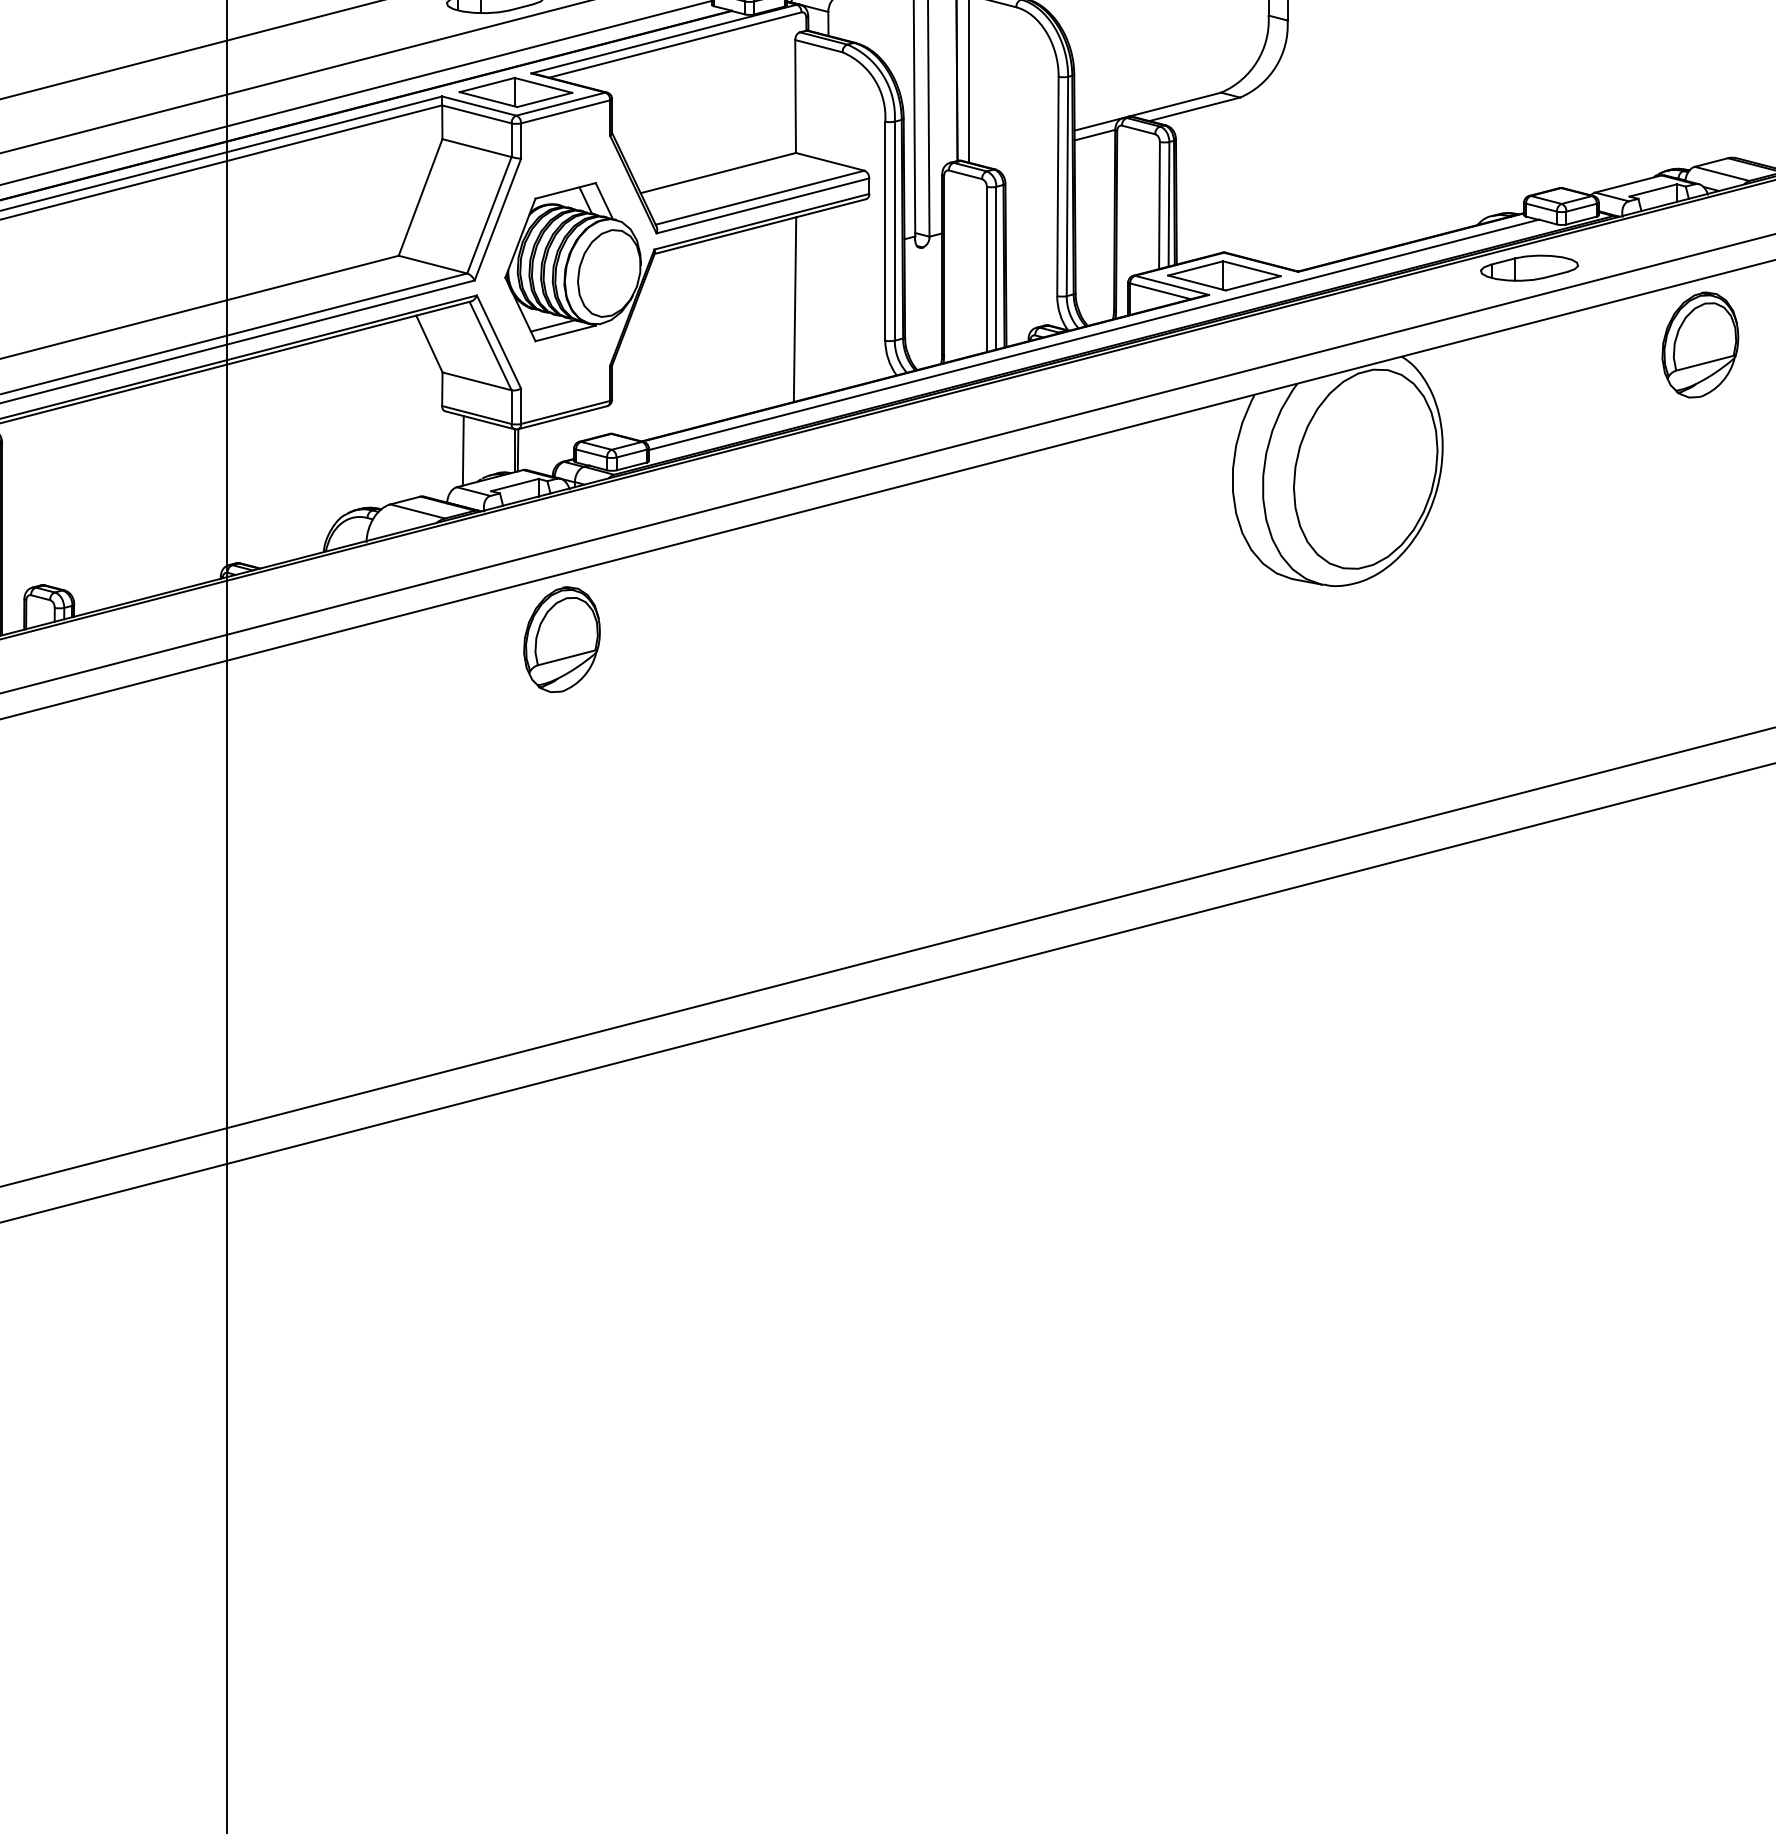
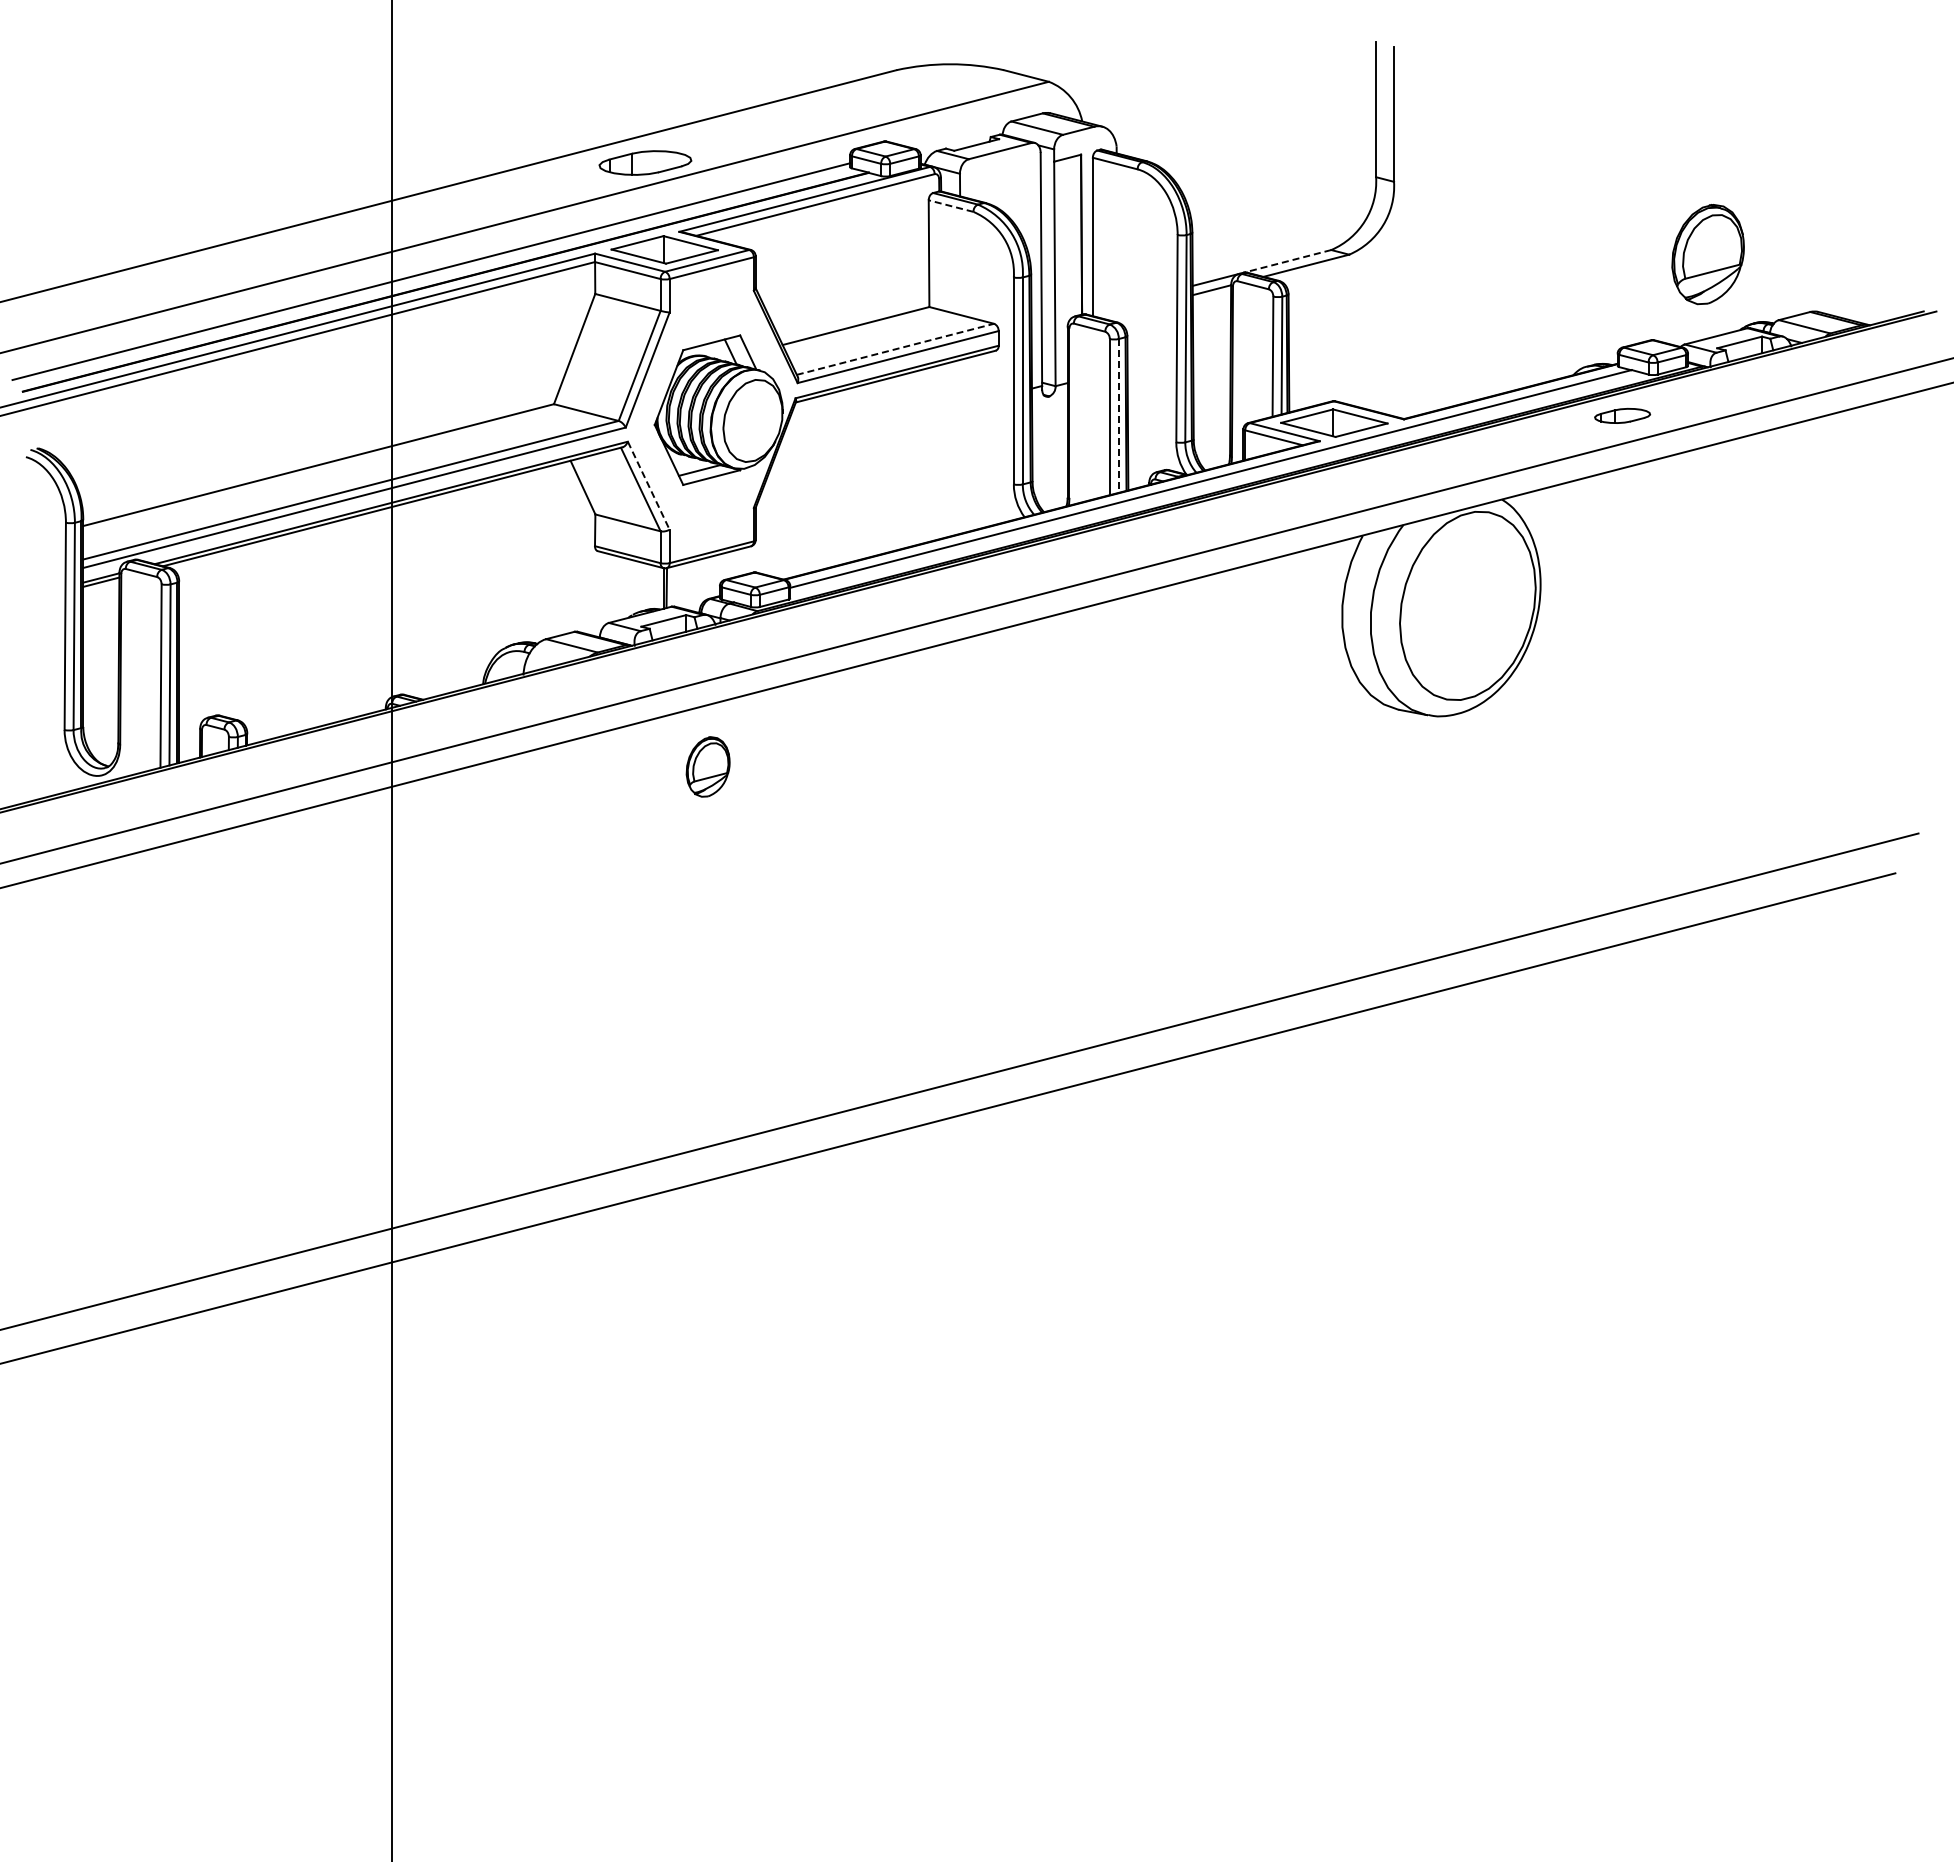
line: (818, 45) -> (950, 205), solid -> dashed
line: (1173, 104) -> (1286, 261), solid -> dashed
line: (760, 197) -> (895, 349), solid -> dashed
line: (996, 267) -> (1118, 415), solid -> dashed
part: (1529, 267) -> (1622, 415), size x0.6
line: (795, 309) -> (928, 454), removed
line: (498, 341) -> (648, 485), solid -> dashed
part: (1699, 344) -> (1707, 254), moved
line: (462, 450) -> (614, 588), removed
part: (561, 639) -> (707, 766), size x0.6

